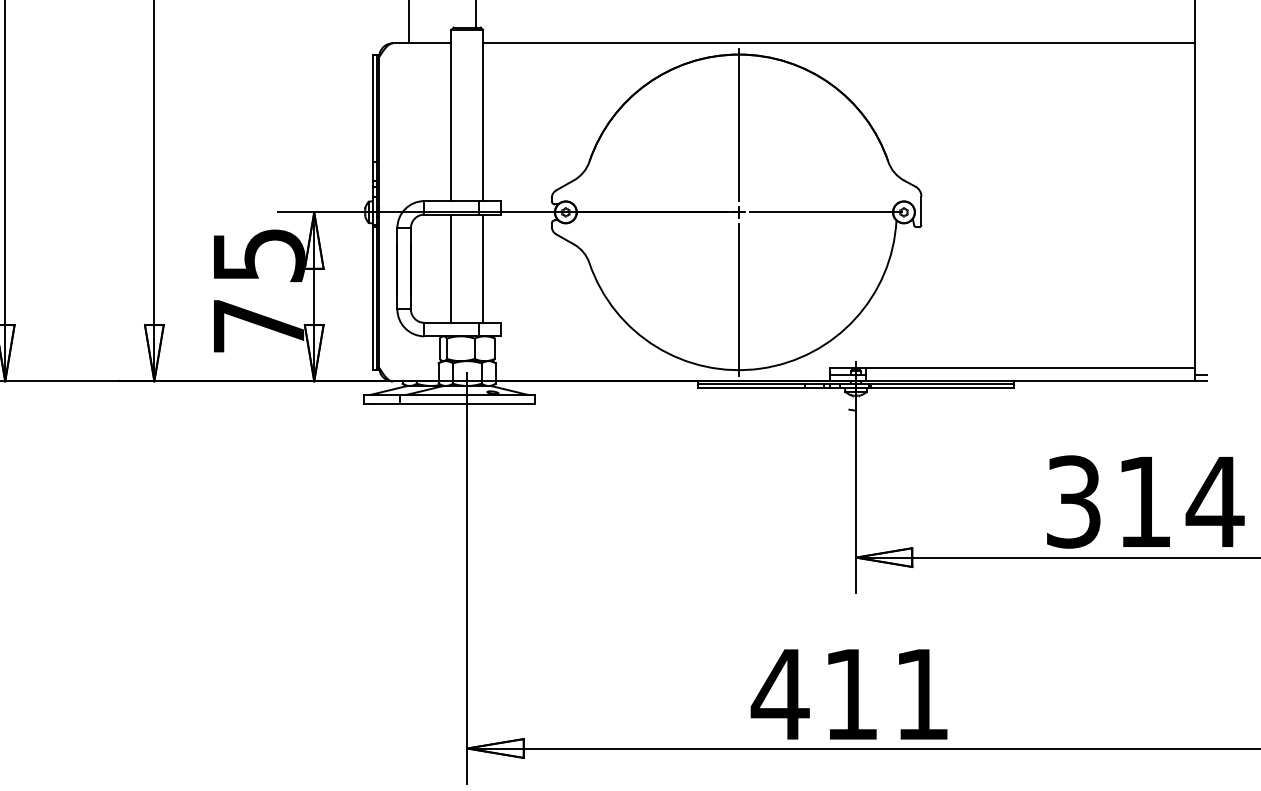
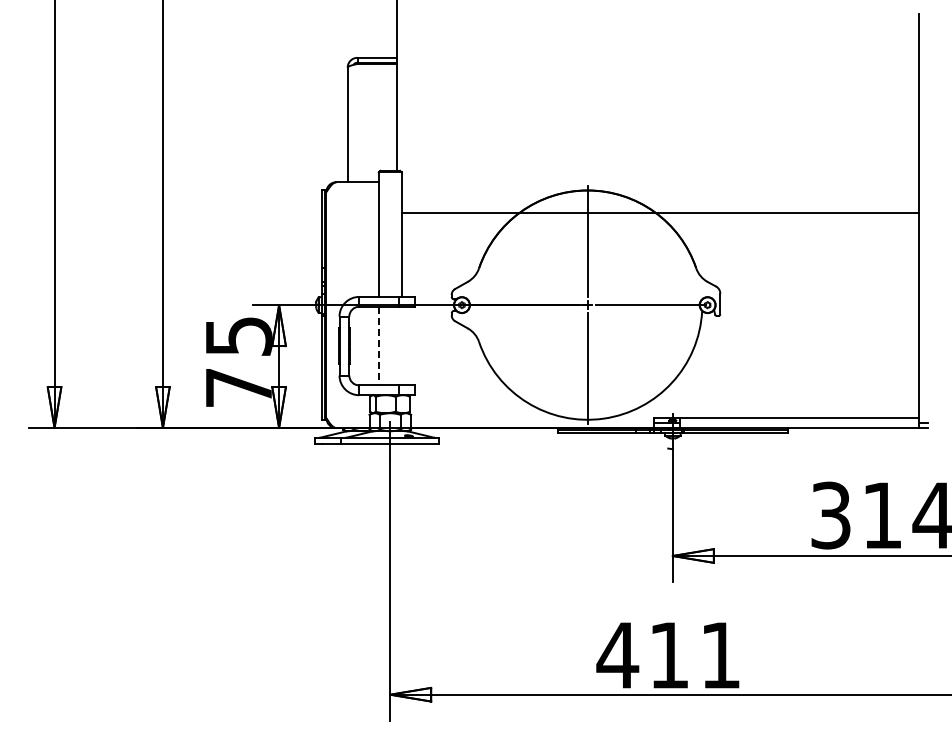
line: (839, 43) -> (660, 213), moved
line: (482, 267) -> (401, 345), removed
line: (451, 269) -> (378, 346), solid -> dashed

